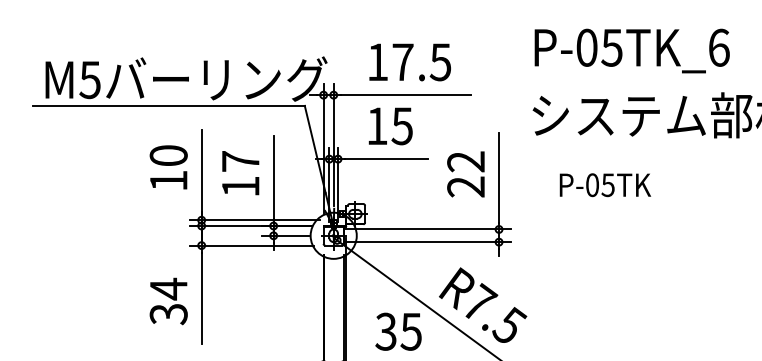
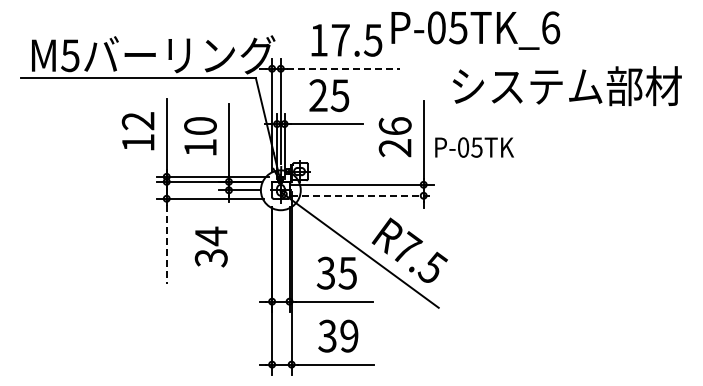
text: (631, 50) -> (475, 30), moved
line: (406, 94) -> (343, 68), solid -> dashed
text: (377, 126) -> (318, 95), 15 -> 25
text: (167, 156) -> (137, 121), 10 -> 12
text: (240, 160) -> (200, 125), 17 -> 10
text: (465, 161) -> (394, 126), 22 -> 26
text: (605, 185) -> (474, 147), moved
line: (428, 241) -> (362, 195), solid -> dashed
line: (201, 298) -> (166, 244), solid -> dashed
text: (167, 300) -> (210, 246), moved

